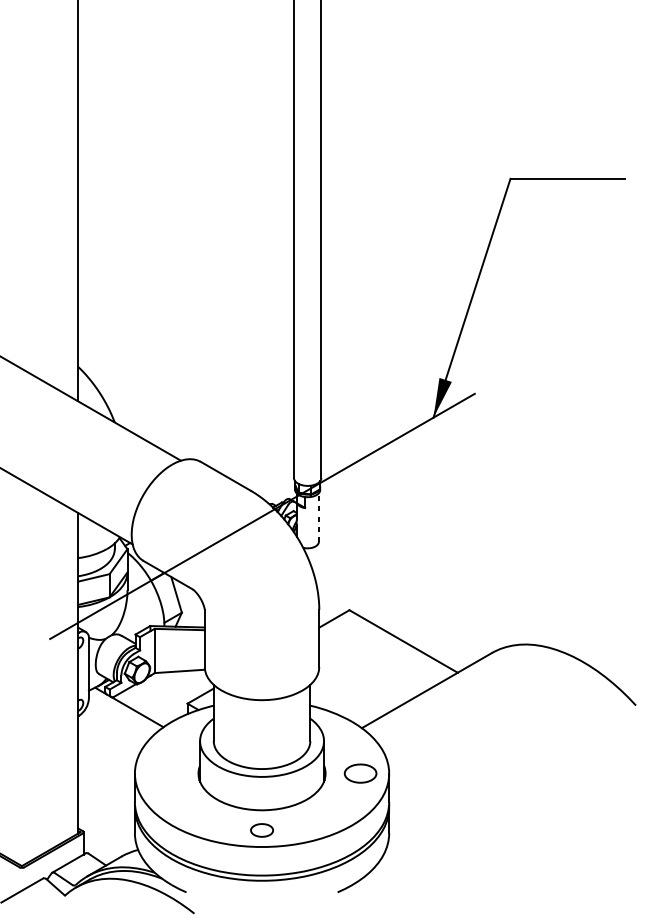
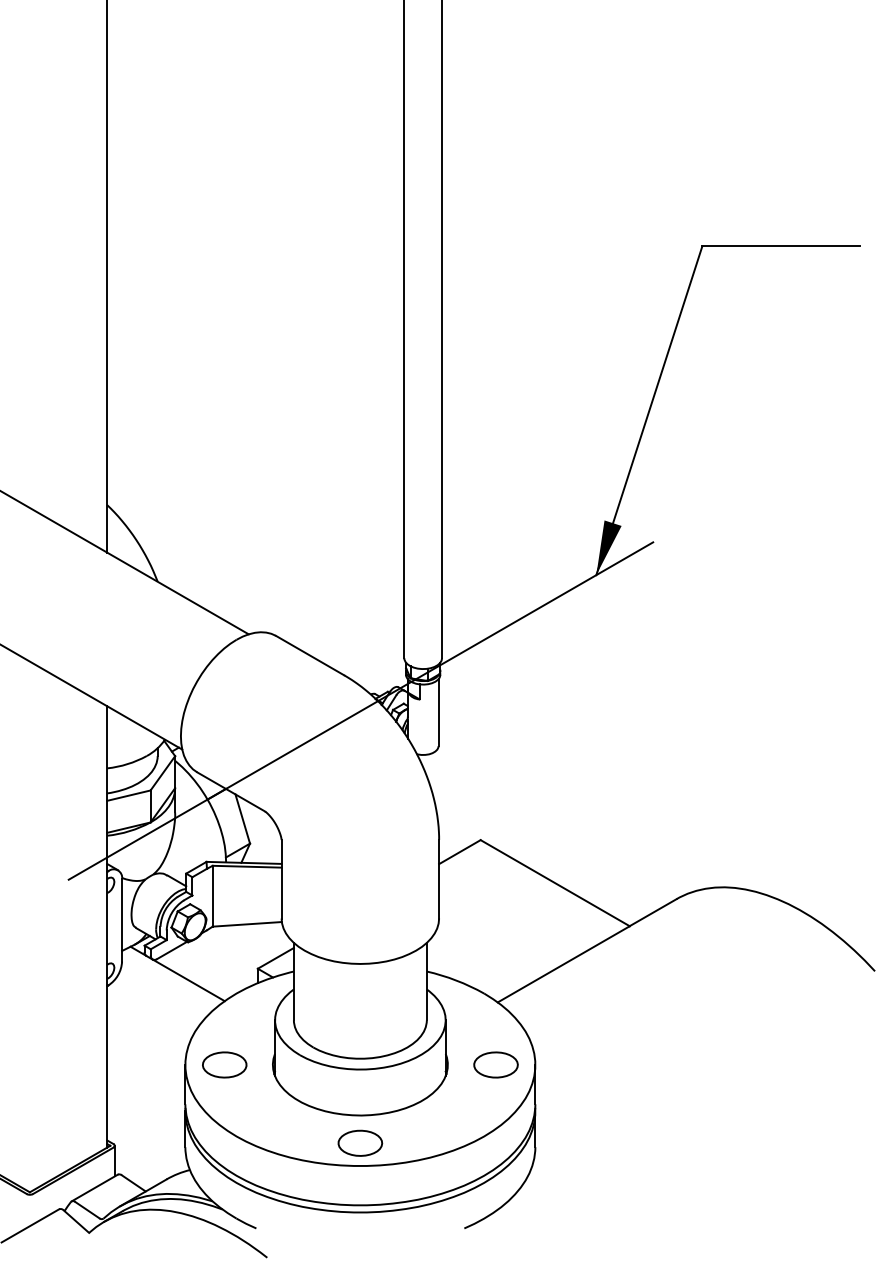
line: (318, 517) -> (438, 712), dashed -> solid
part: (163, 773) -> (224, 1064), added
part: (262, 829) -> (360, 1142), size x1.43

